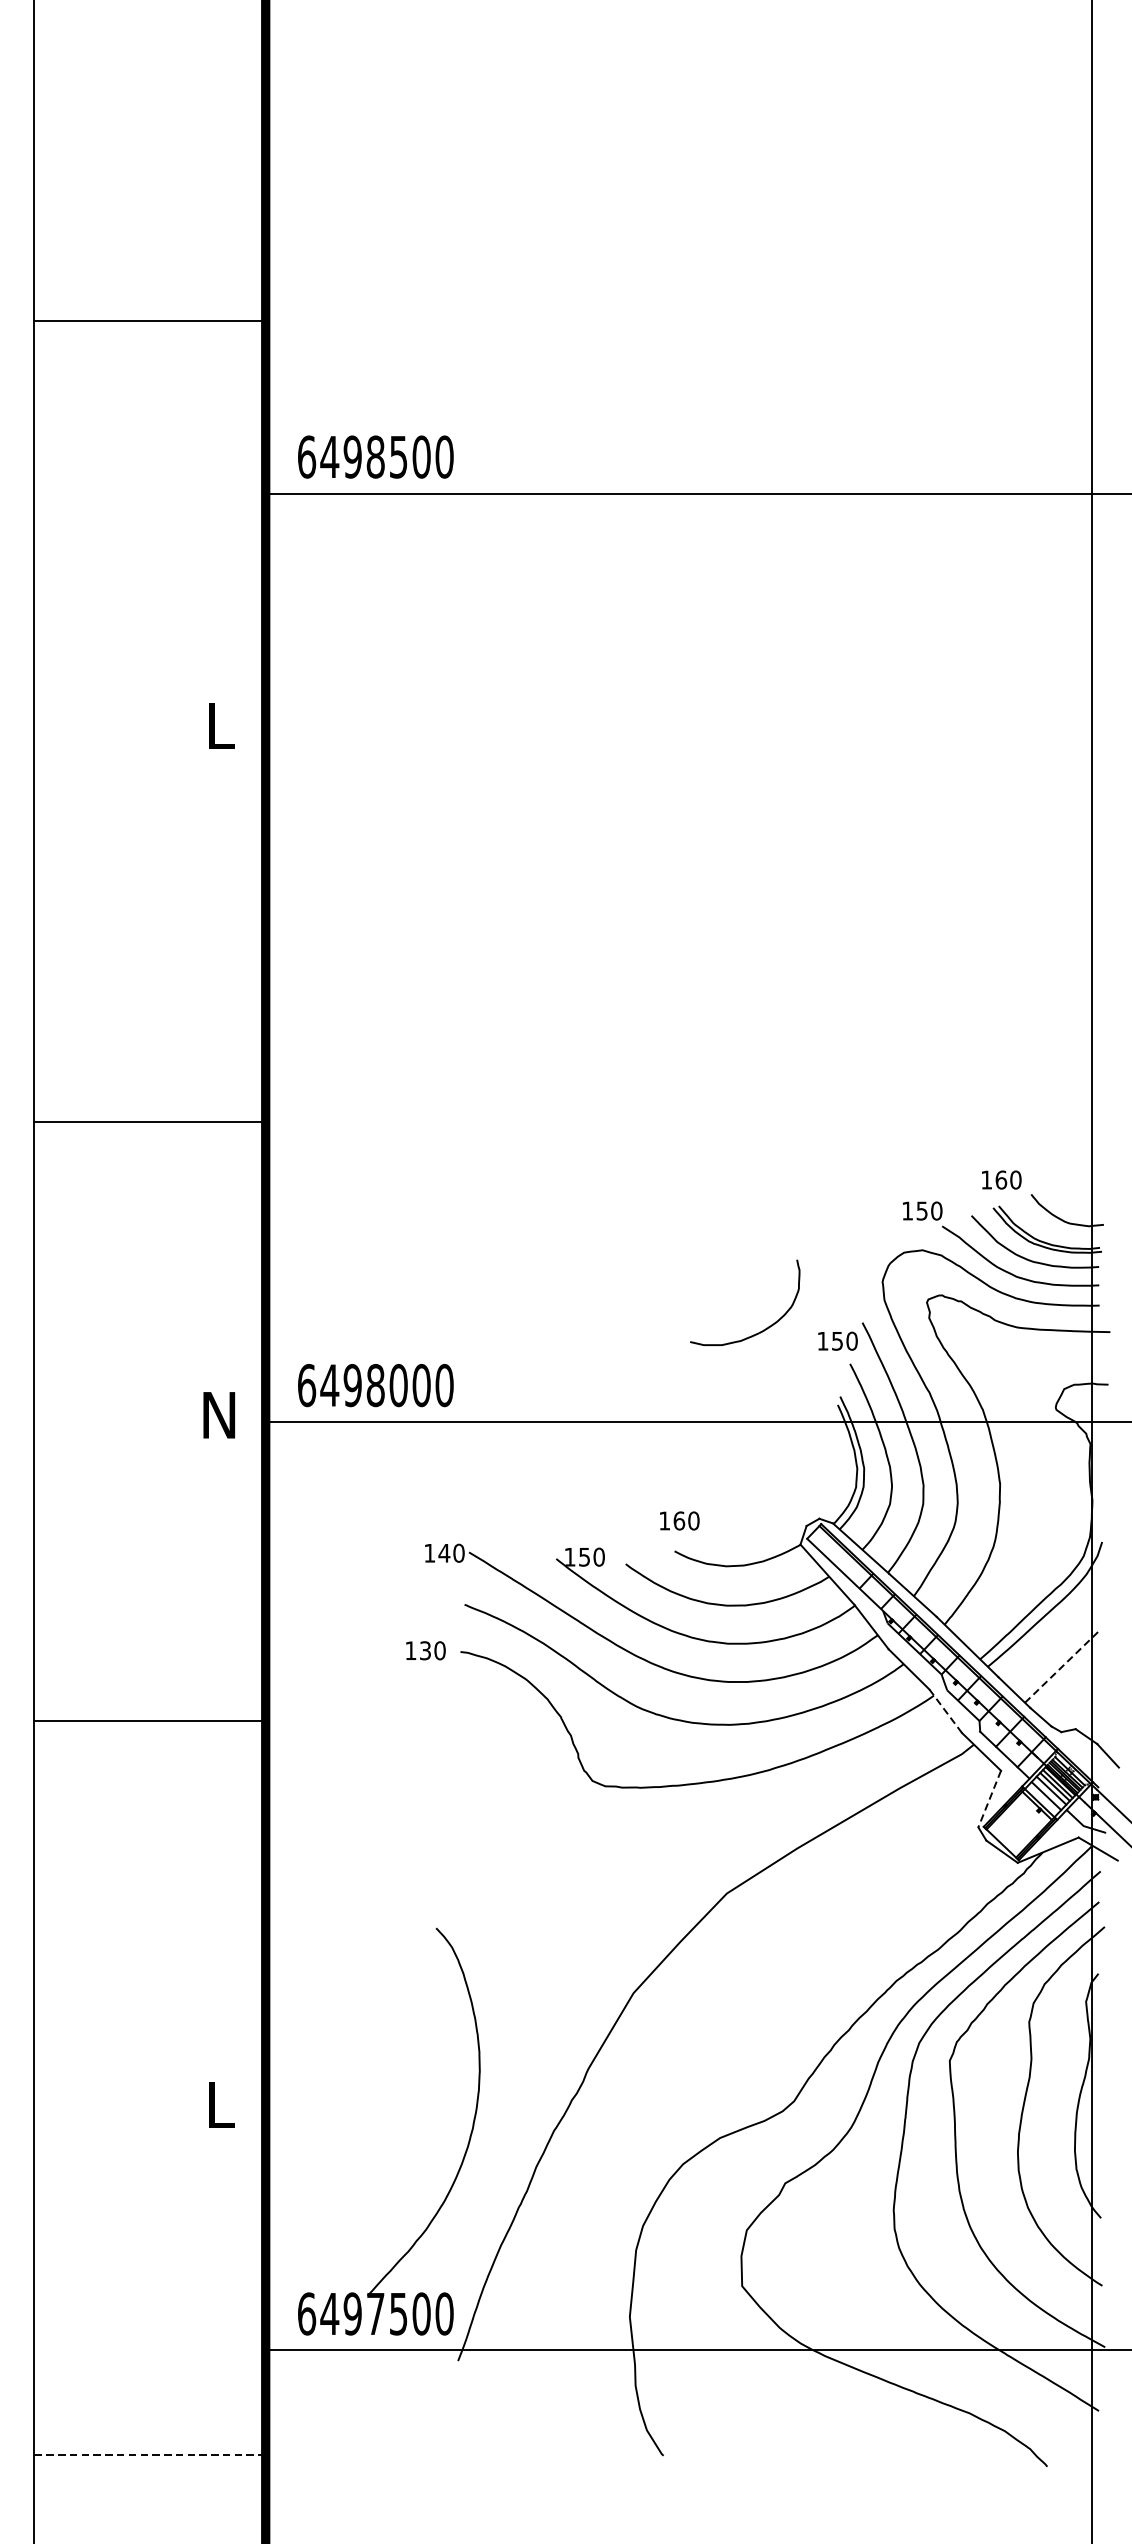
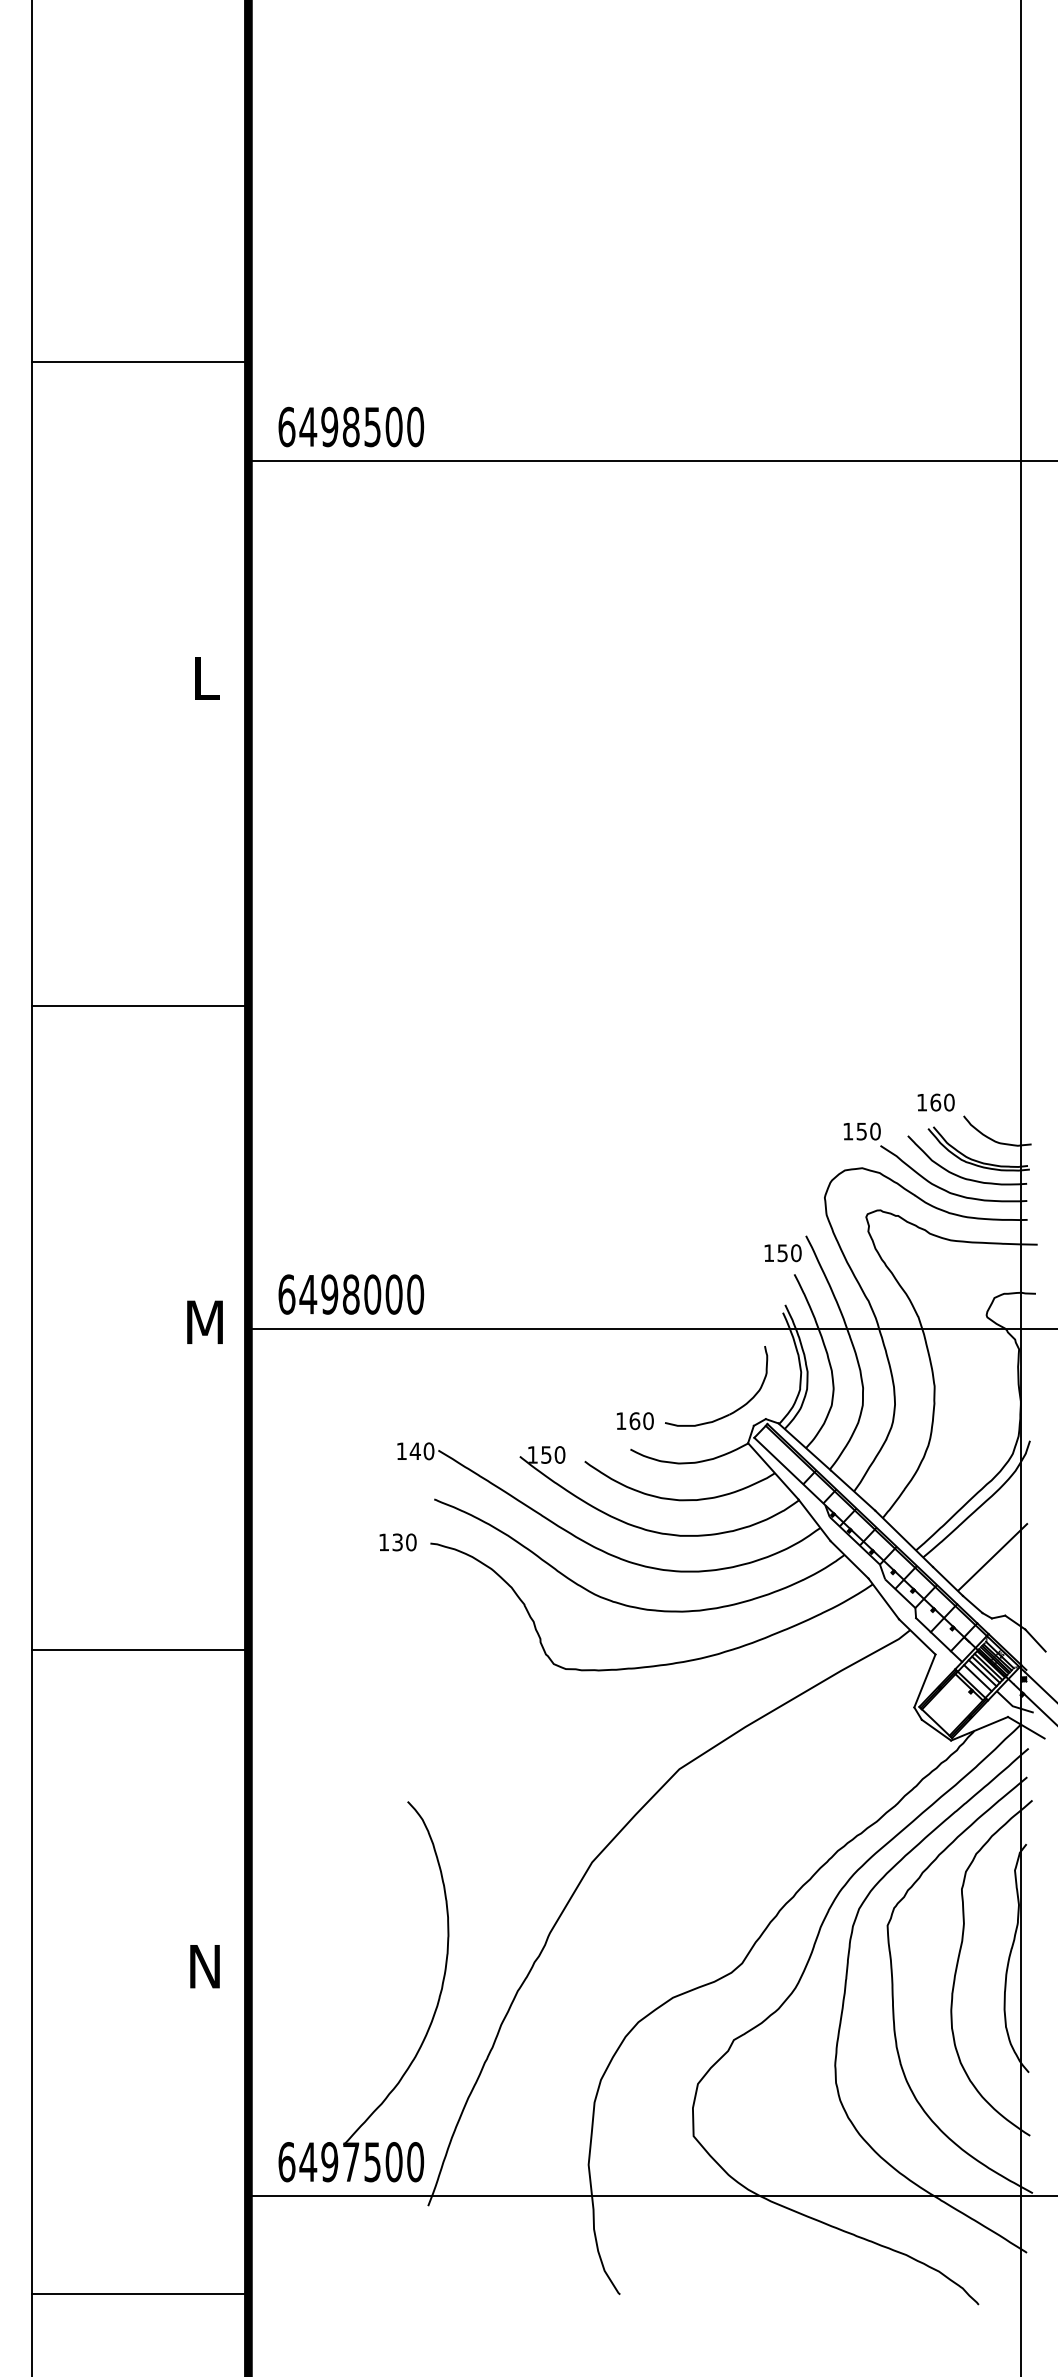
line: (149, 320) -> (139, 361), moved
line: (149, 1122) -> (139, 1005), moved
part: (759, 1331) -> (729, 1413), moved
text: (218, 1414) -> (204, 1321), N -> M
line: (1062, 1666) -> (992, 1557), dashed -> solid
line: (946, 1711) -> (884, 1599), dashed -> solid
line: (149, 1720) -> (139, 1649), moved
line: (989, 1799) -> (924, 1681), dashed -> solid
text: (218, 2104) -> (204, 1966), L -> N
line: (149, 2455) -> (139, 2294), dashed -> solid

